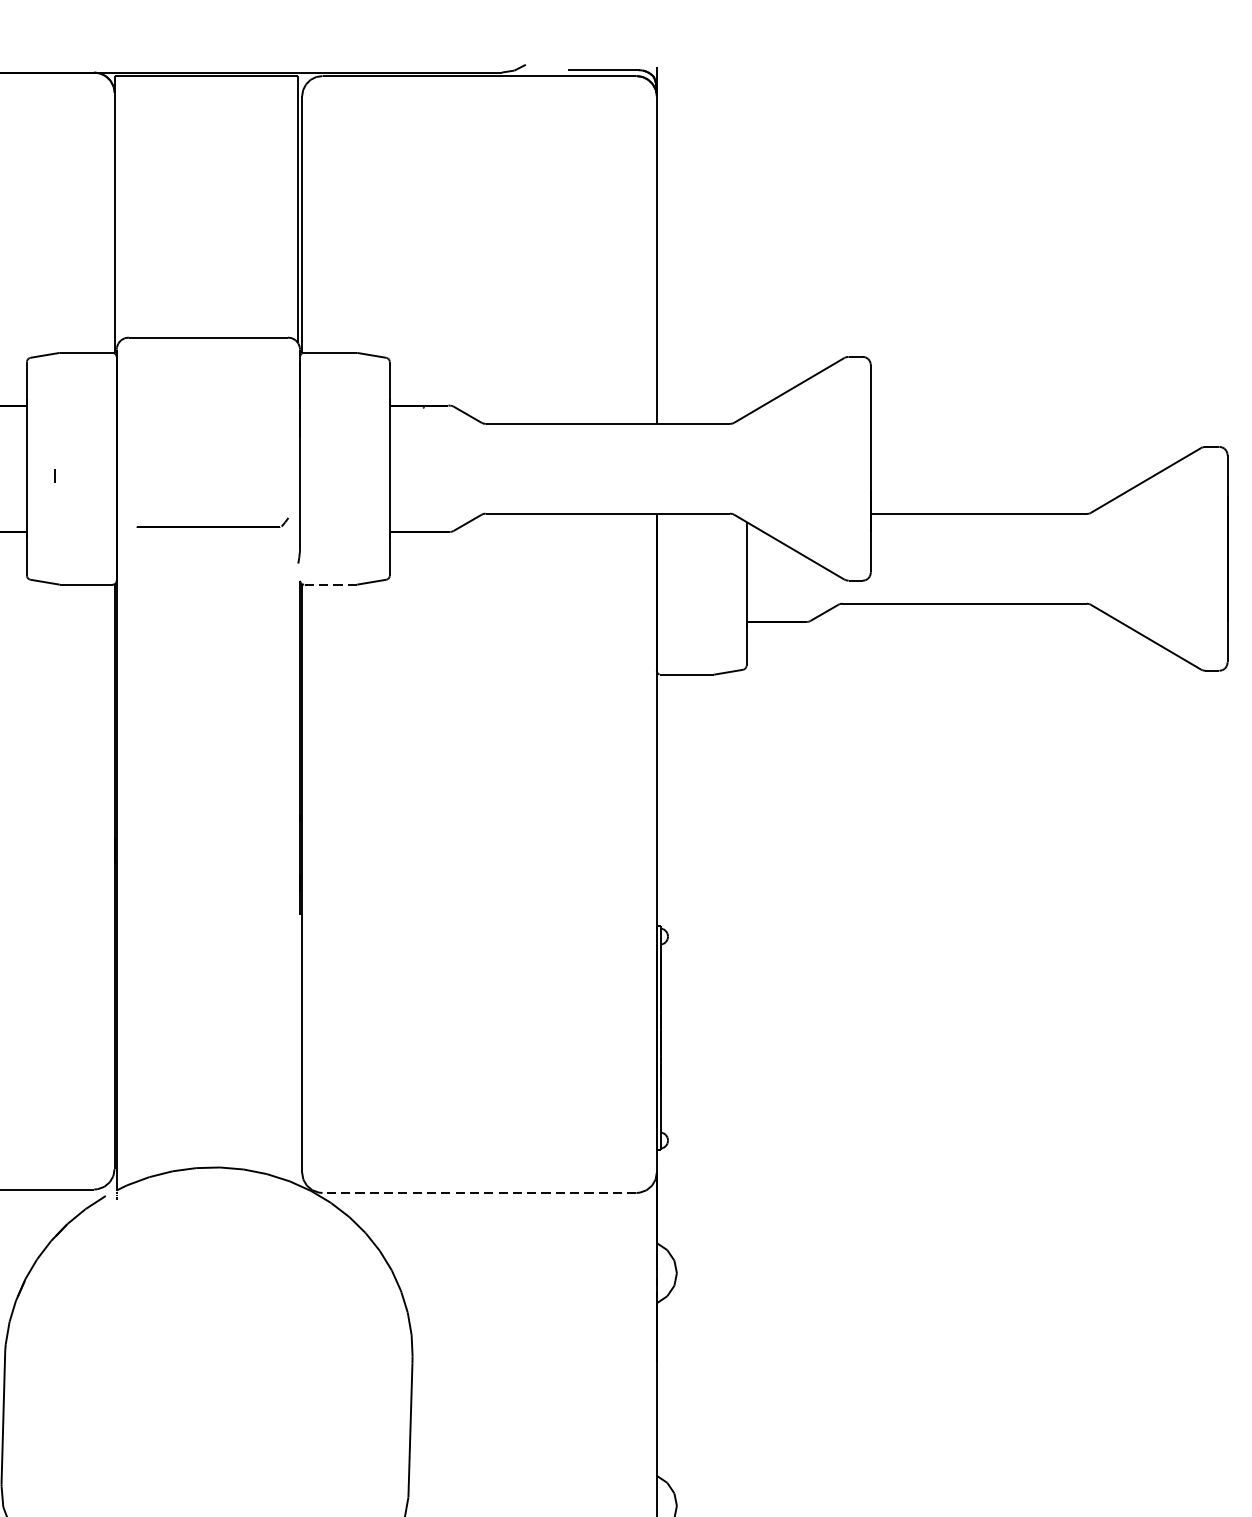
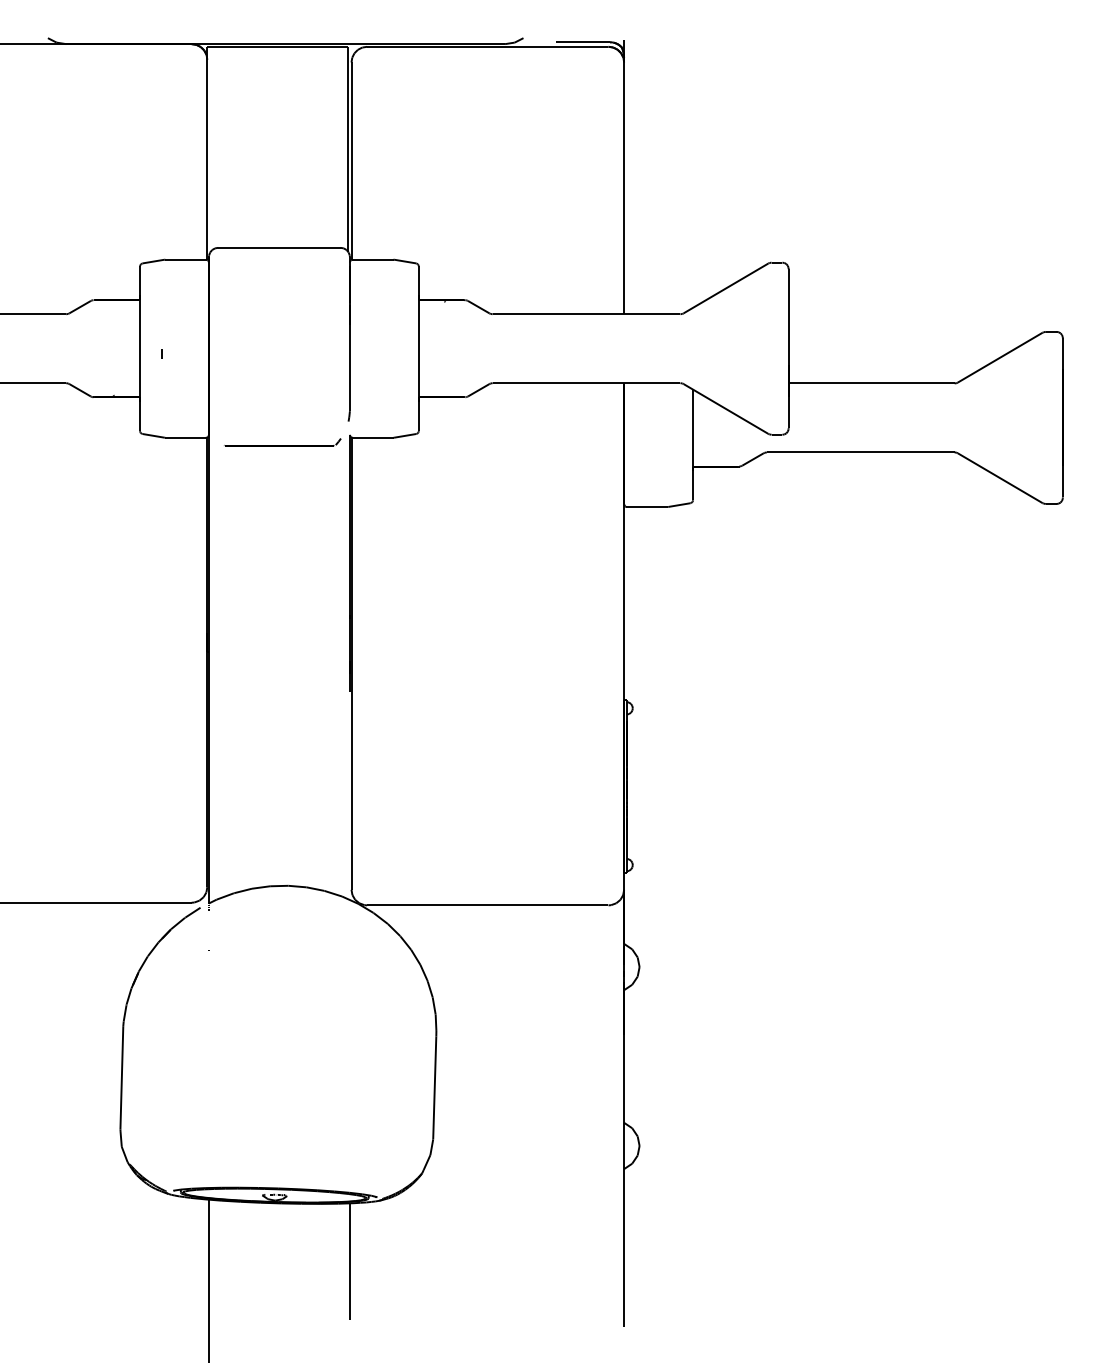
part: (212, 523) -> (282, 442), moved
line: (329, 584) -> (372, 437), dashed -> solid
line: (479, 1193) -> (487, 905), dashed -> solid

